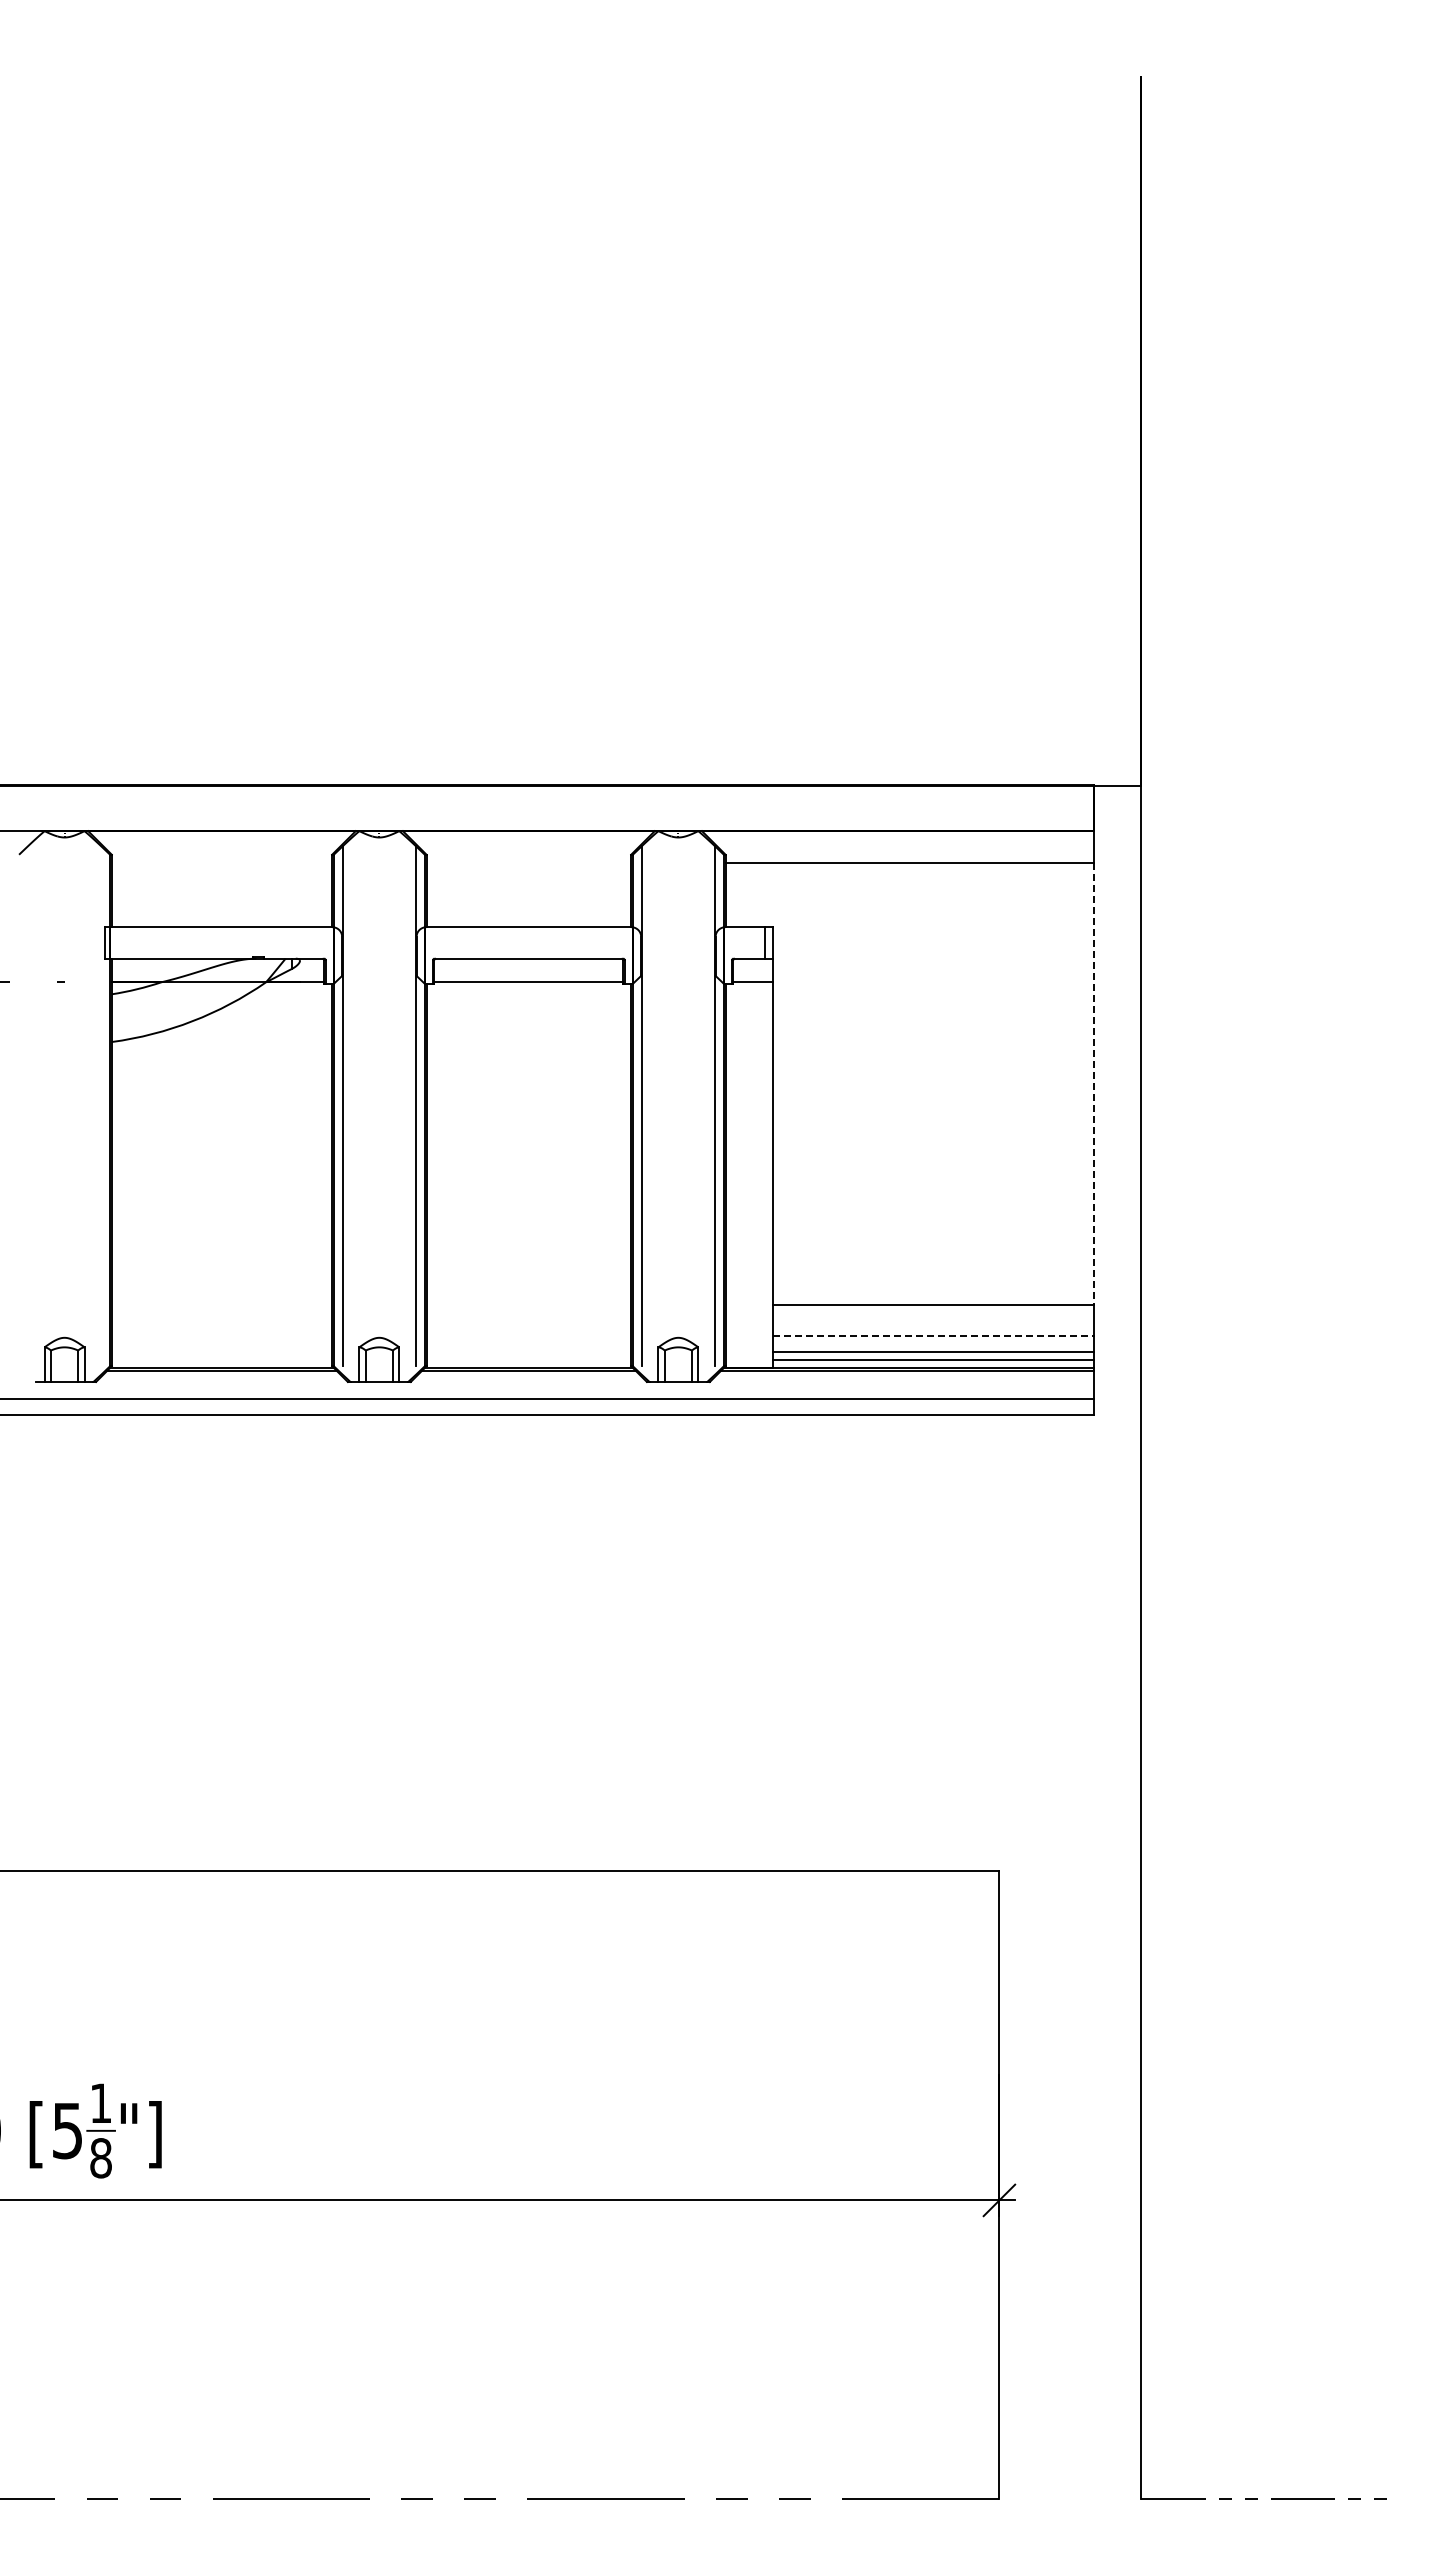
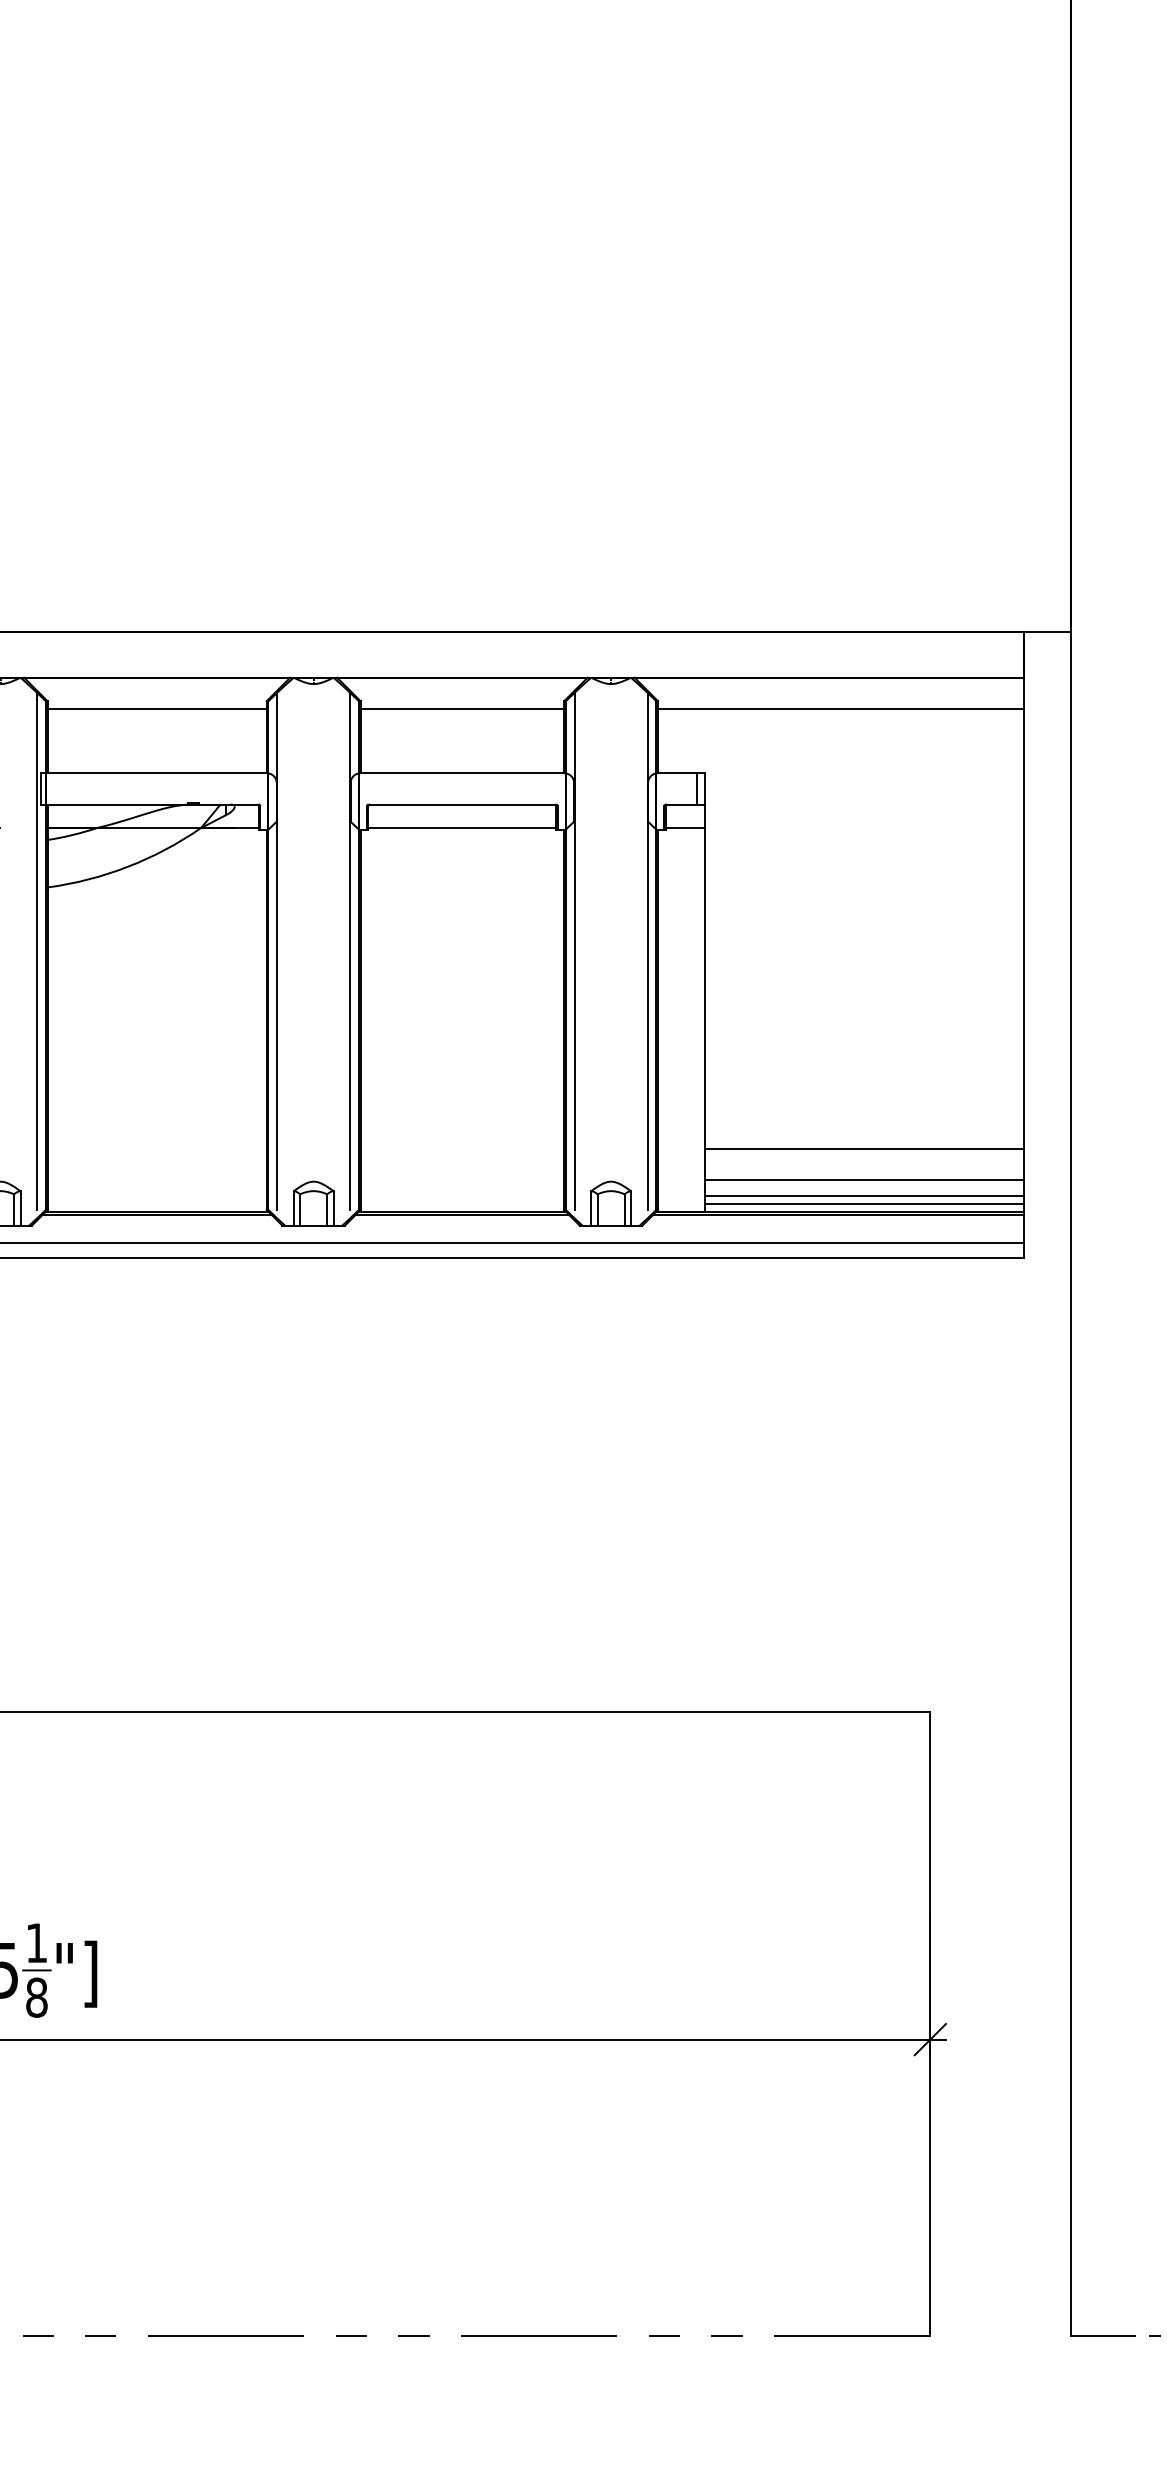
line: (221, 862) -> (156, 708), added
line: (528, 862) -> (462, 708), added
line: (1093, 1084) -> (1023, 929), dashed -> solid
line: (101, 1106) -> (37, 951), added
line: (933, 1336) -> (864, 1180), dashed -> solid

